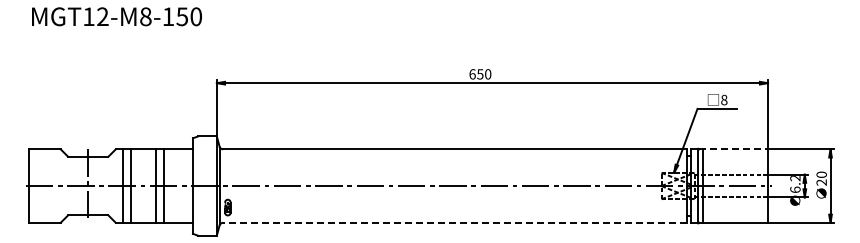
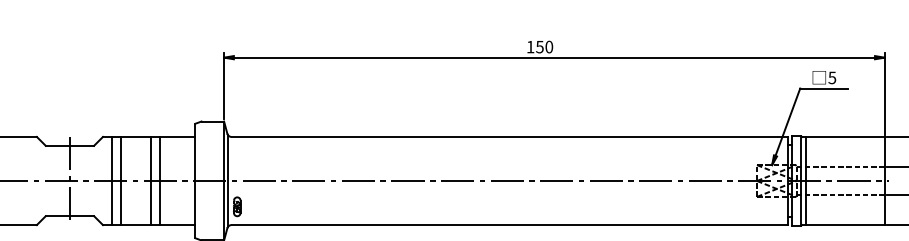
text: (472, 74) -> (530, 47), 650 -> 150
text: (724, 99) -> (832, 77), 8 -> 5
line: (734, 149) -> (844, 137), dashed -> solid
line: (454, 222) -> (508, 224), dashed -> solid

